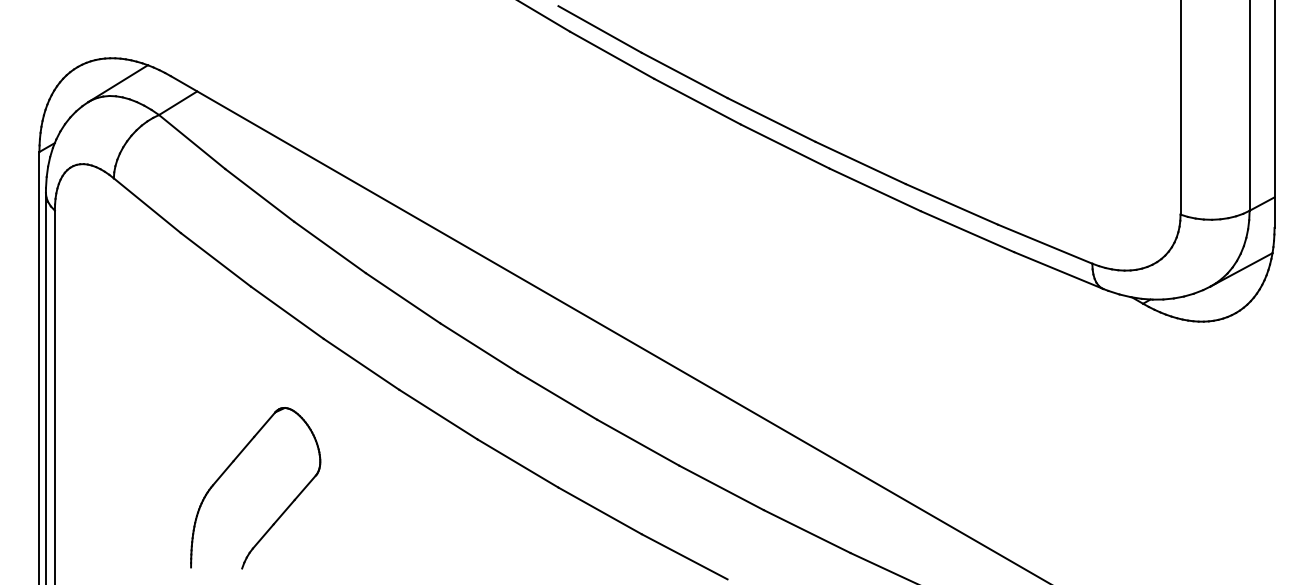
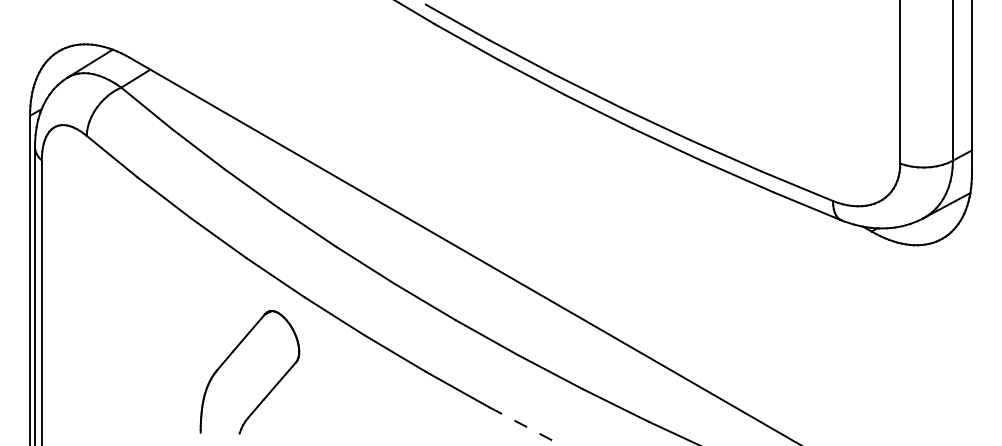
part: (230, 467) -> (230, 356), moved
line: (685, 556) -> (522, 424), solid -> dashed

